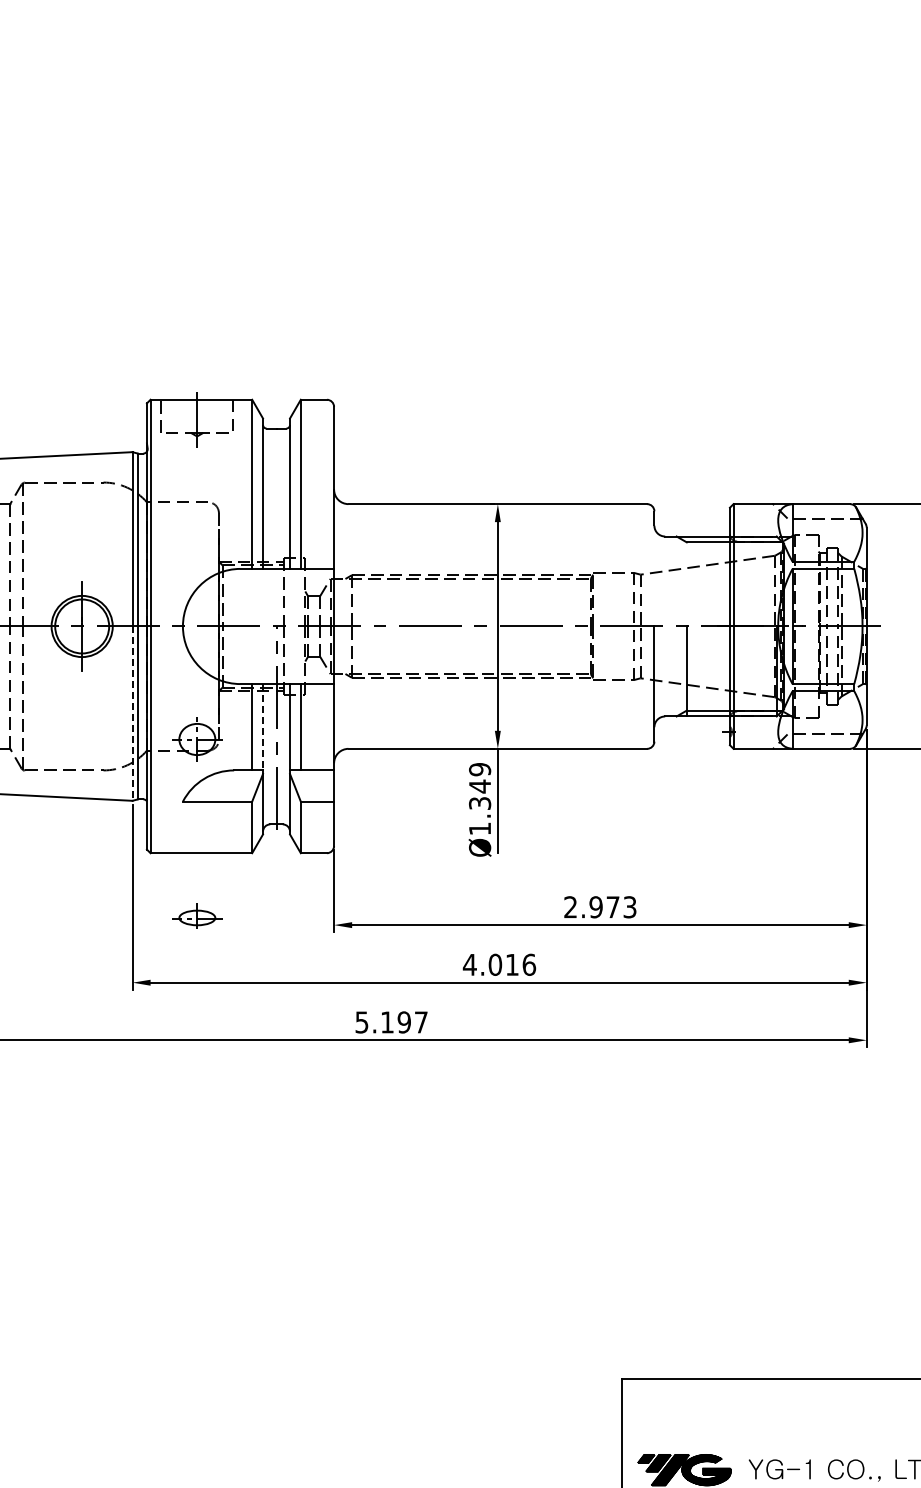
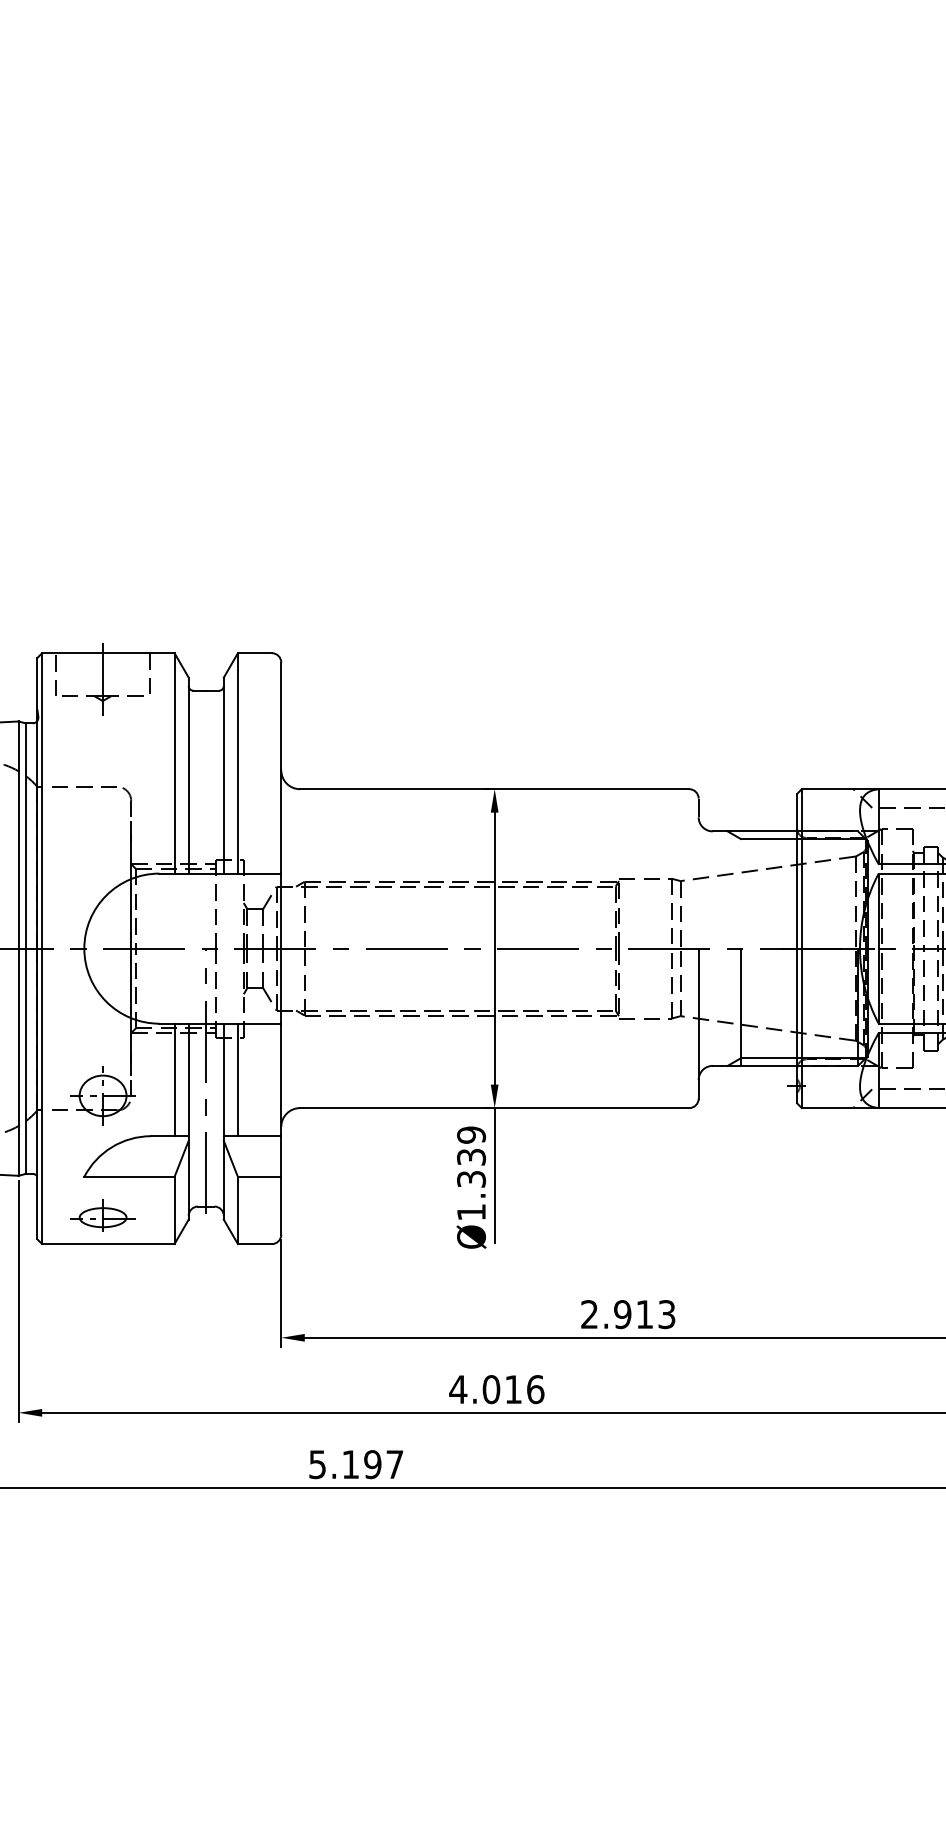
line: (132, 714) -> (18, 1063), dashed -> solid
line: (263, 727) -> (189, 1080), dashed -> solid
text: (480, 786) -> (472, 1157), Ø1.349 -> Ø1.339
text: (612, 906) -> (644, 1313), 2.973 -> 2.913
part: (197, 915) -> (103, 1214), moved

